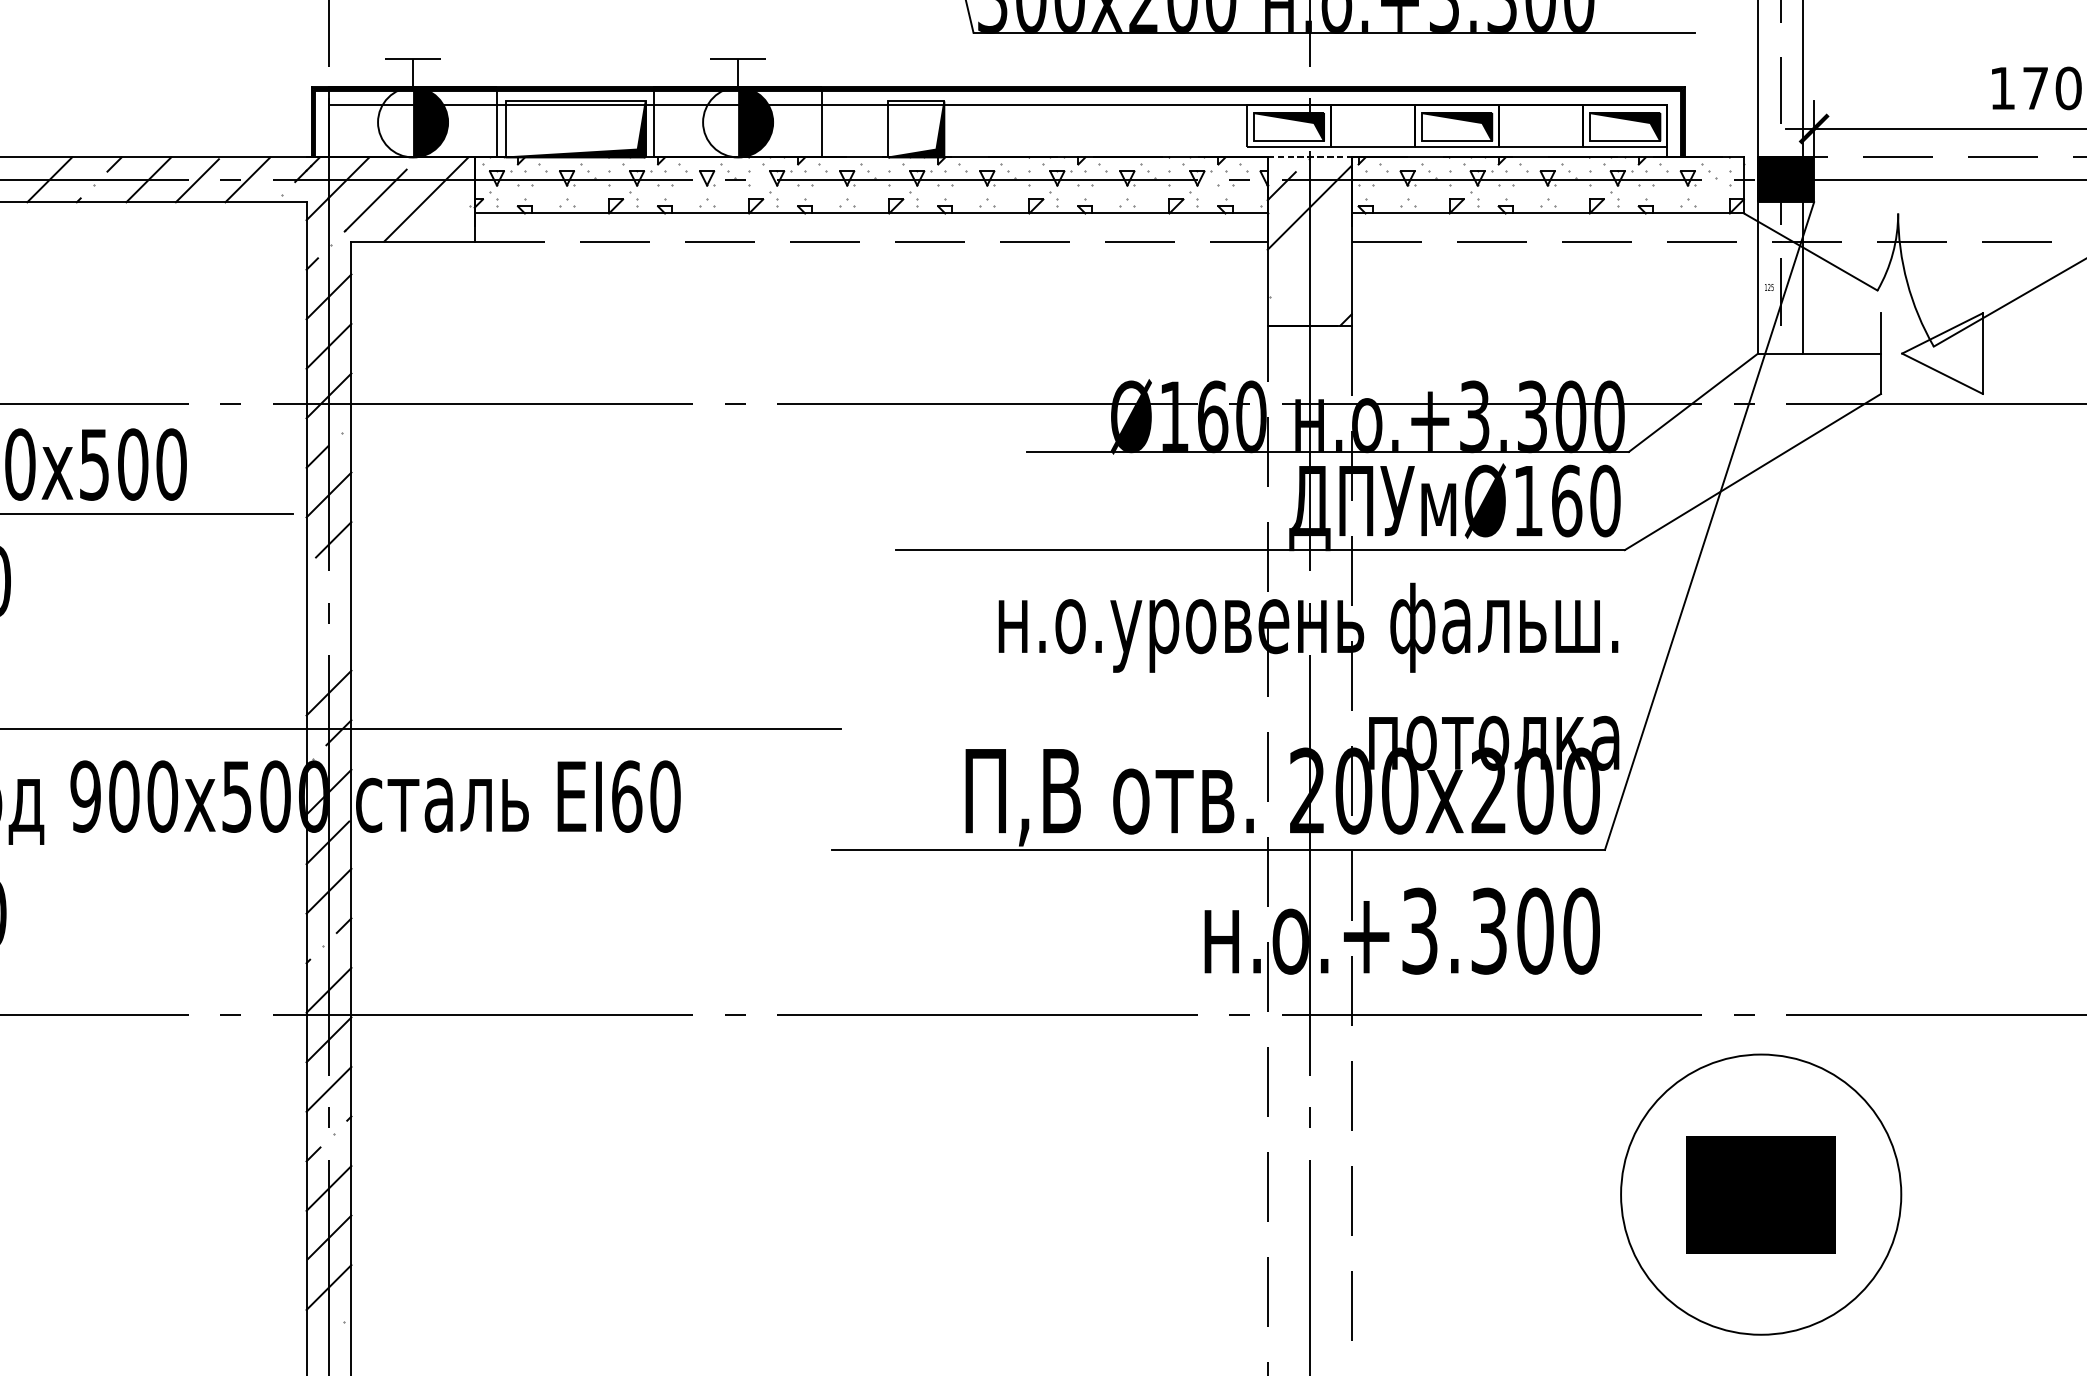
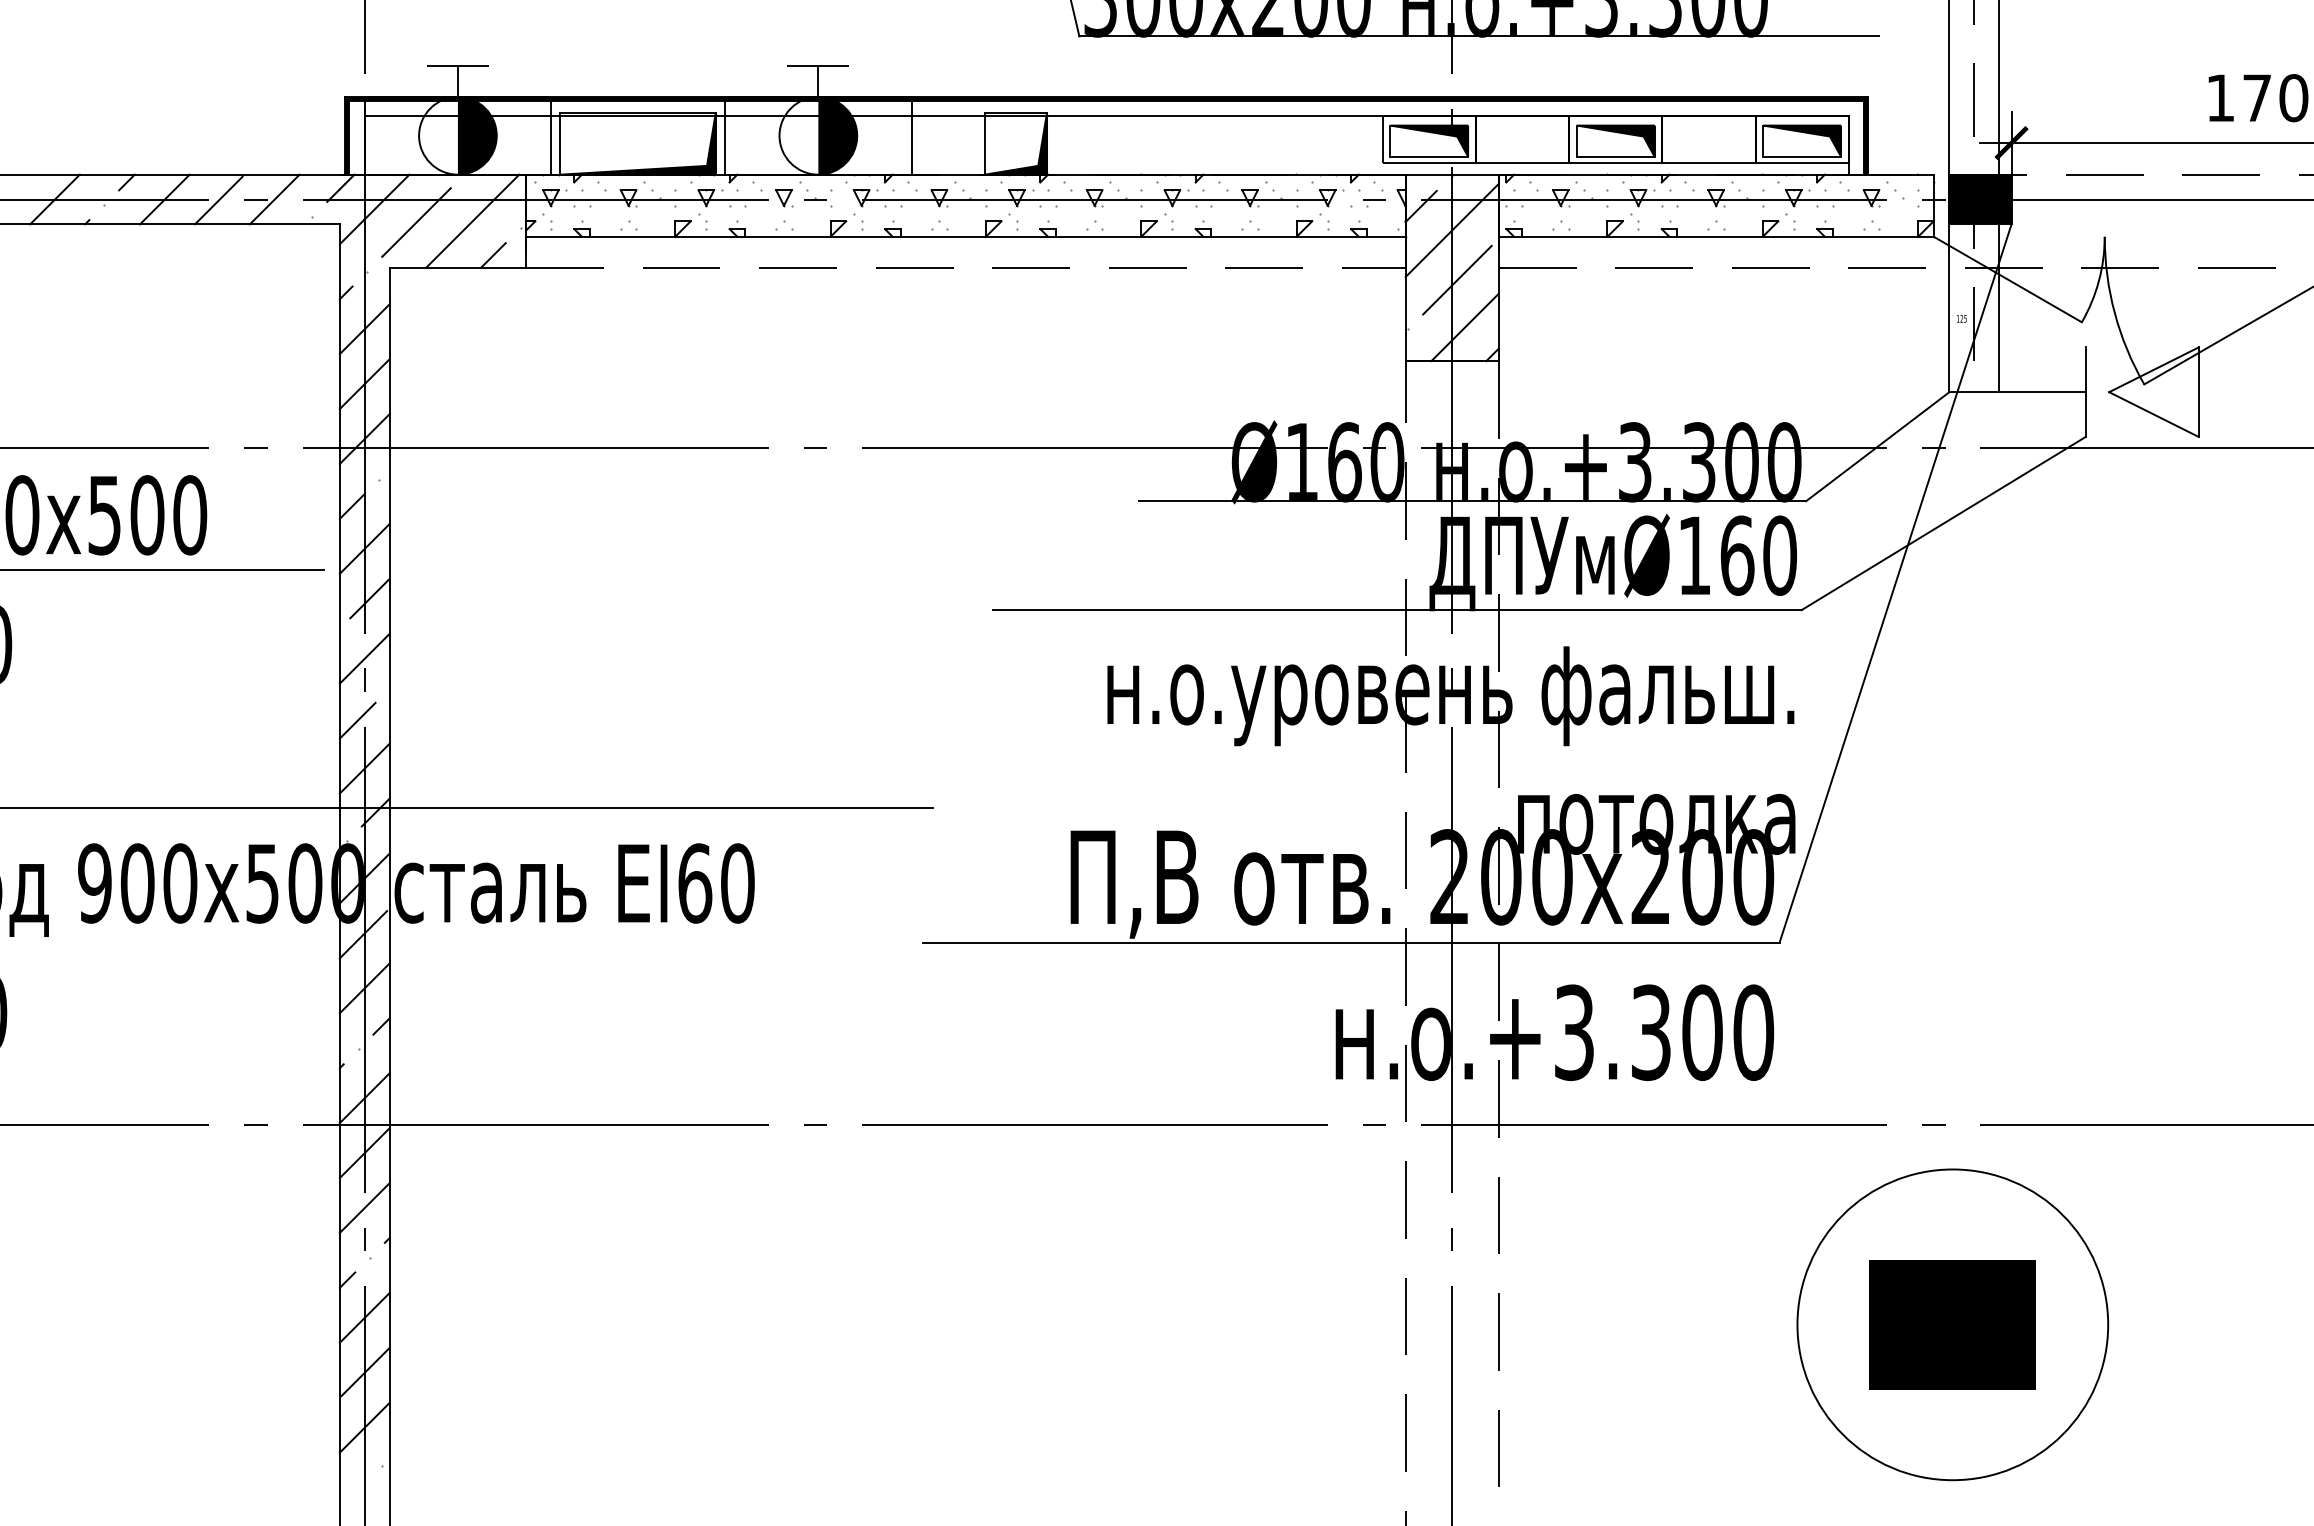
line: (1309, 157) -> (1452, 174), dashed -> solid
line: (445, 230) -> (493, 255), added
line: (1314, 251) -> (1457, 279), added
line: (1320, 295) -> (1464, 327), added
line: (328, 593) -> (364, 658), added
line: (322, 649) -> (357, 720), added

